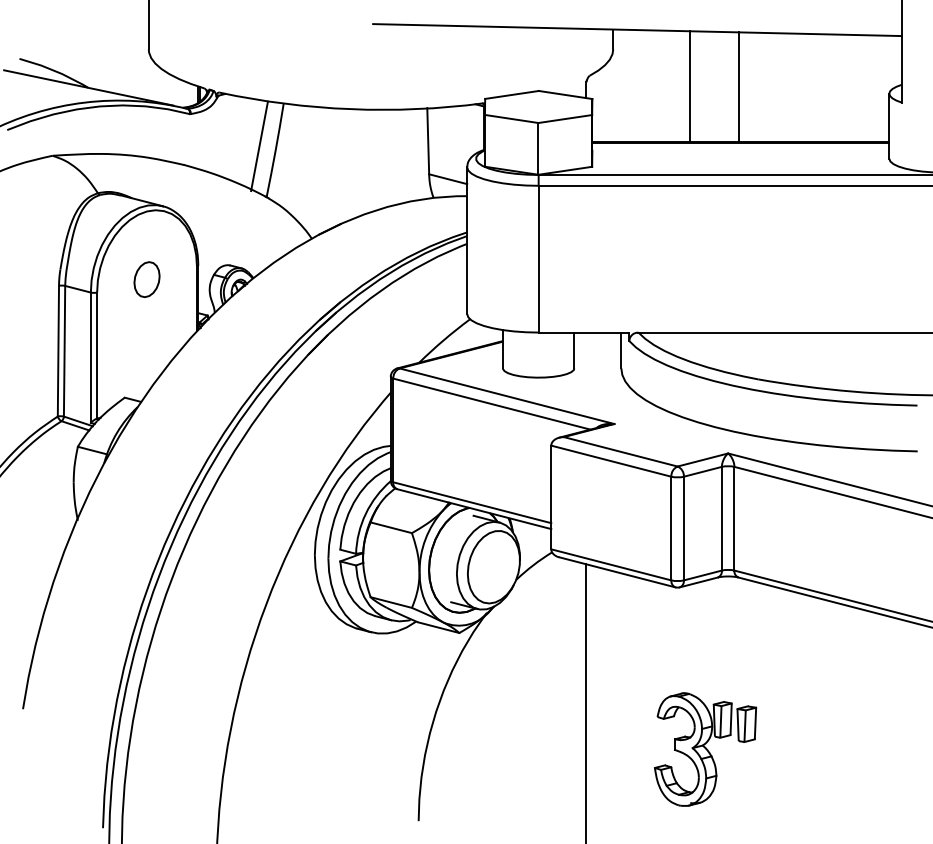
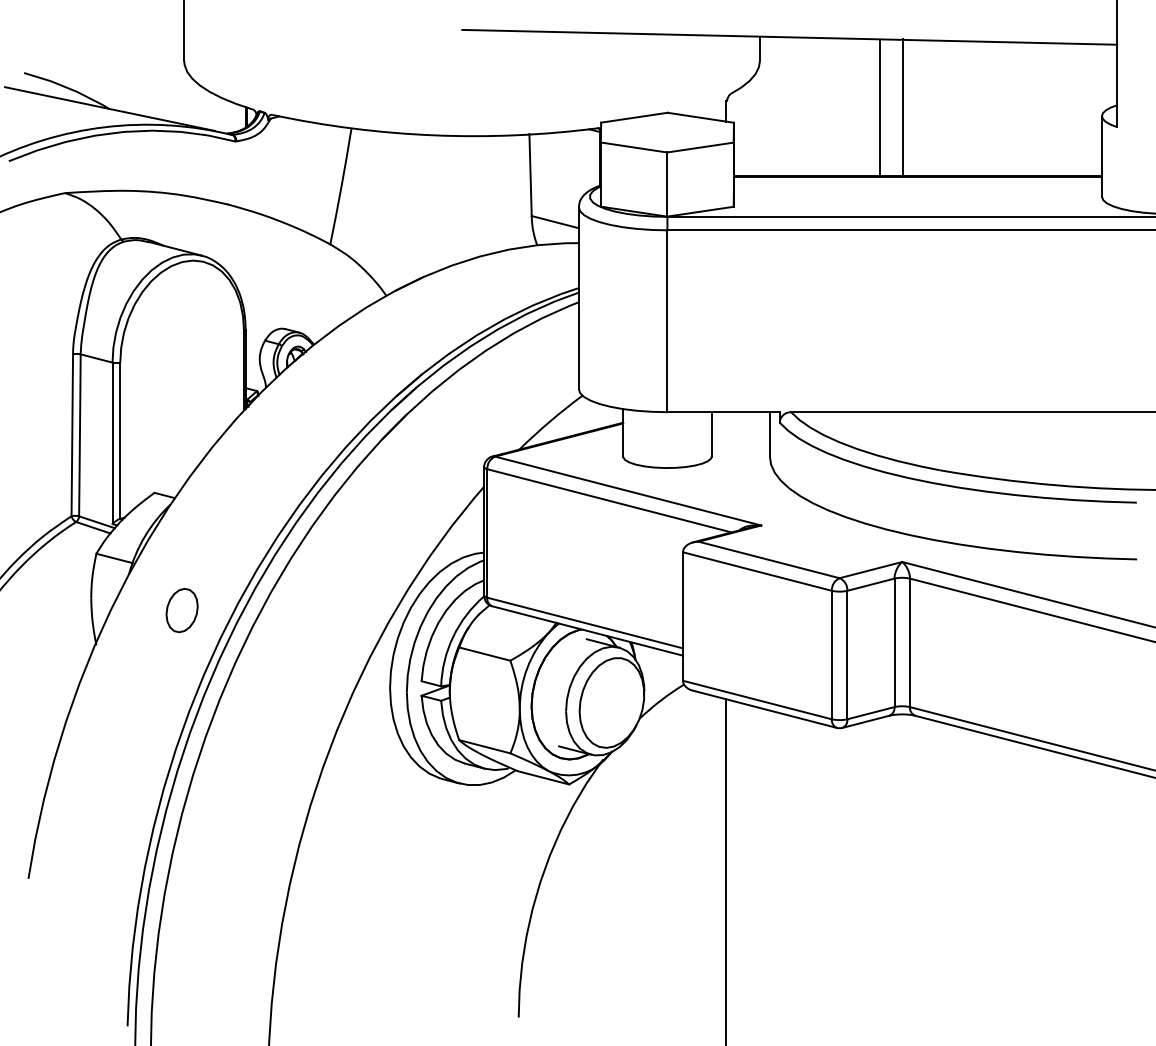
line: (690, 86) -> (902, 107), moved
line: (738, 87) -> (879, 108), moved
line: (259, 146) -> (321, 181), removed
part: (146, 279) -> (181, 610), moved
part: (705, 749) -> (874, 928), removed

